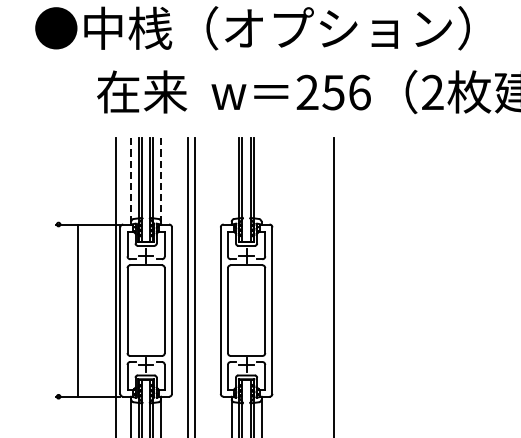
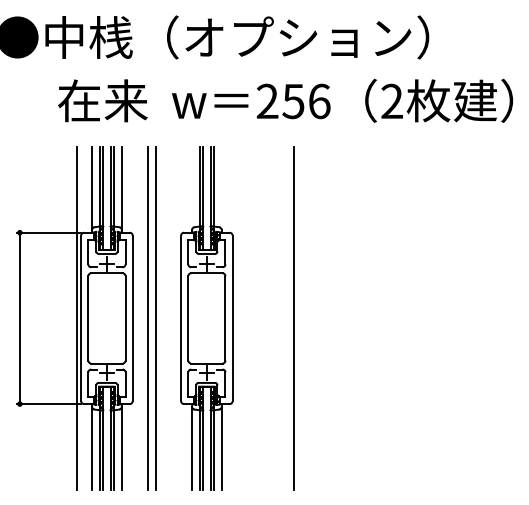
line: (131, 180) -> (92, 188), dashed -> solid
line: (160, 180) -> (121, 188), dashed -> solid
line: (77, 310) -> (19, 318), moved

